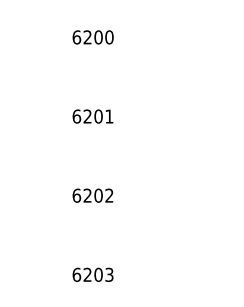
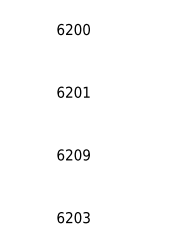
text: (109, 195) -> (86, 154), 6202 -> 6209

